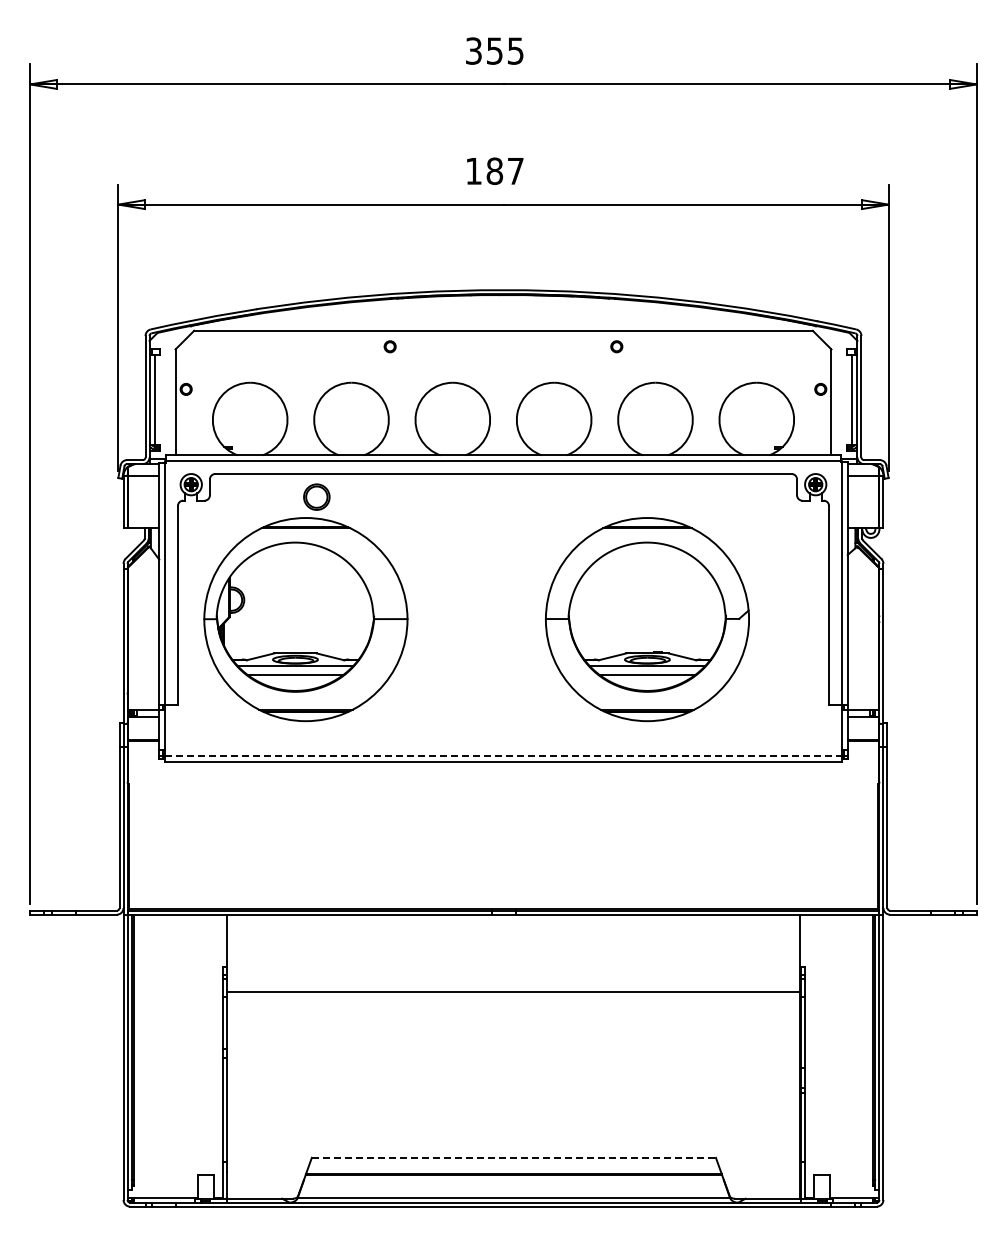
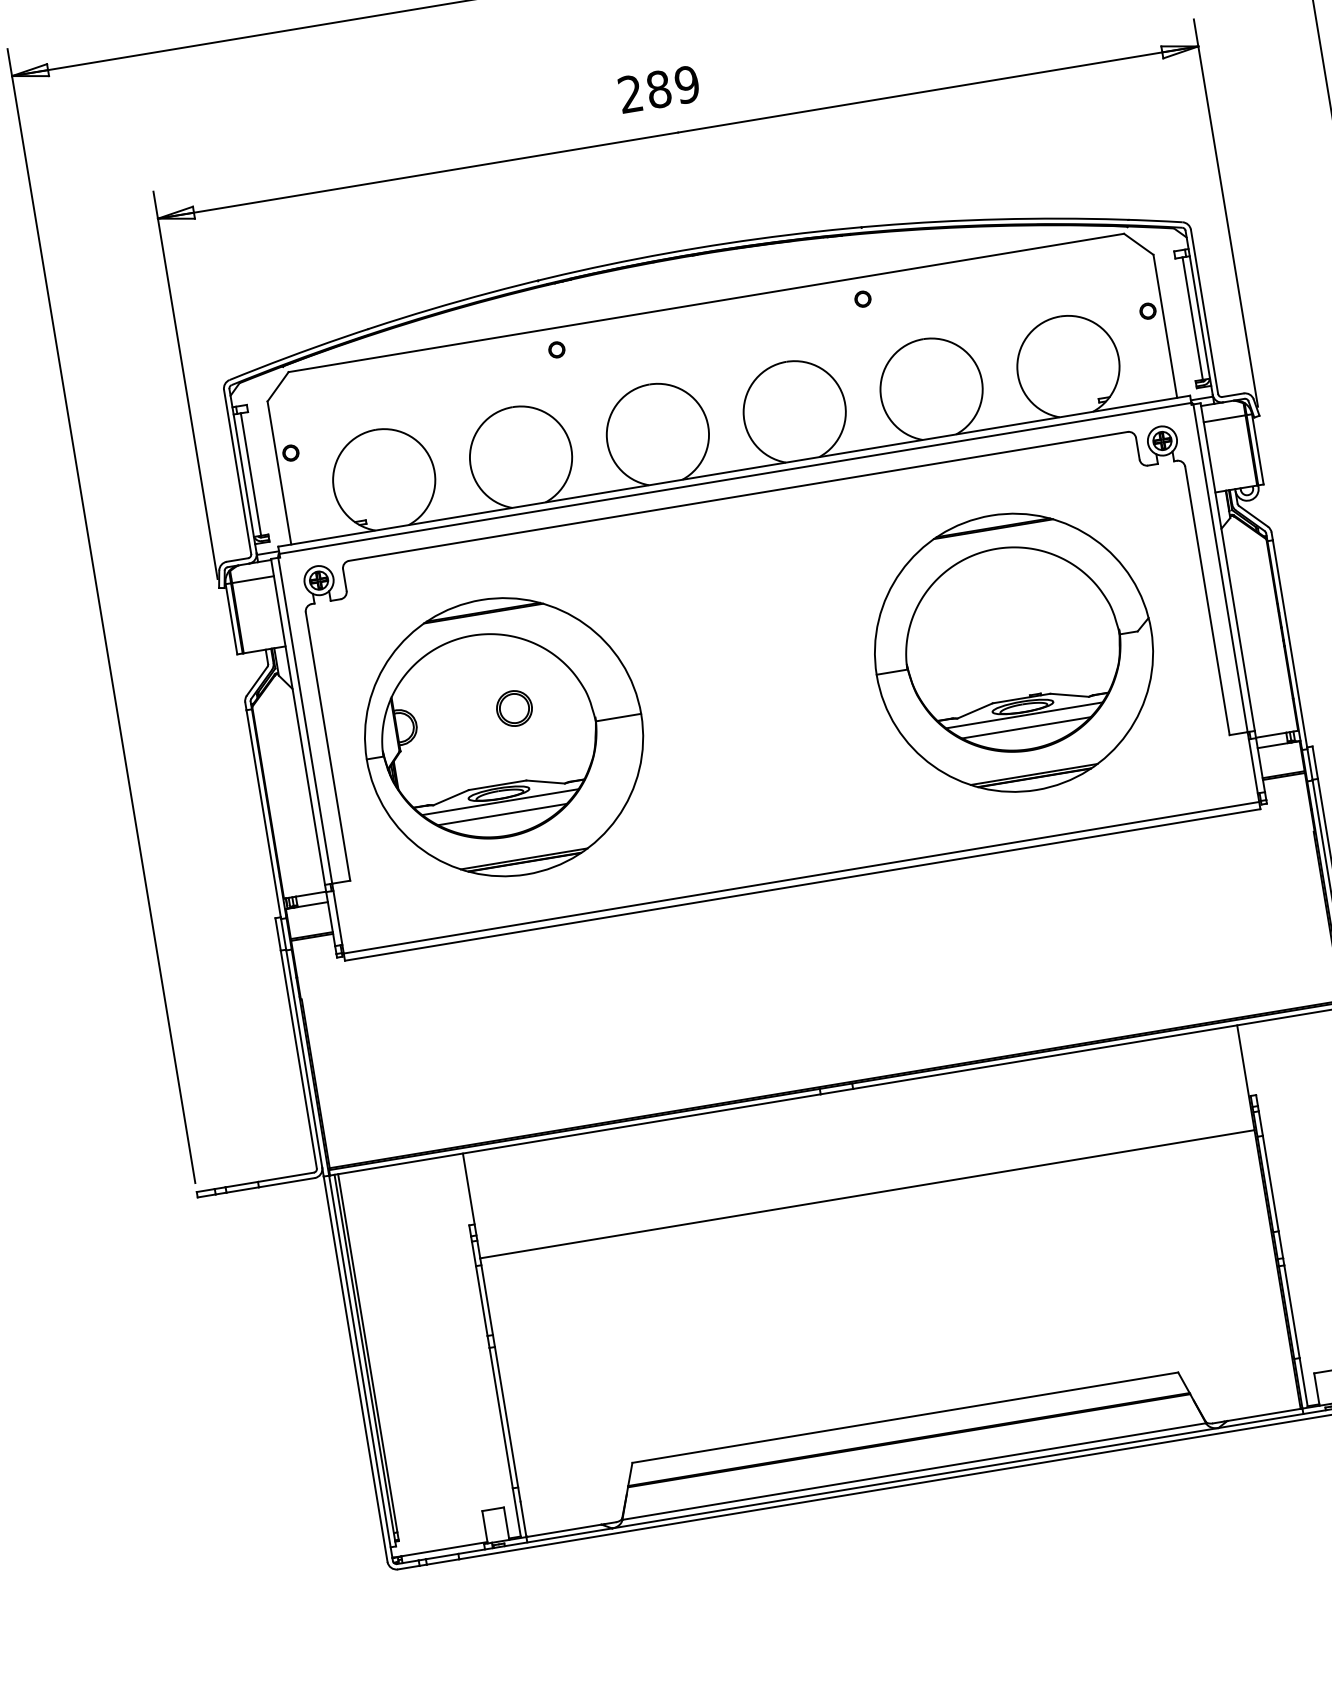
text: (494, 170) -> (658, 88), 187 -> 289
part: (316, 496) -> (513, 707), moved
part: (646, 619) -> (1012, 652), moved
line: (503, 756) -> (801, 877), dashed -> solid
line: (514, 1157) -> (906, 1417), dashed -> solid

